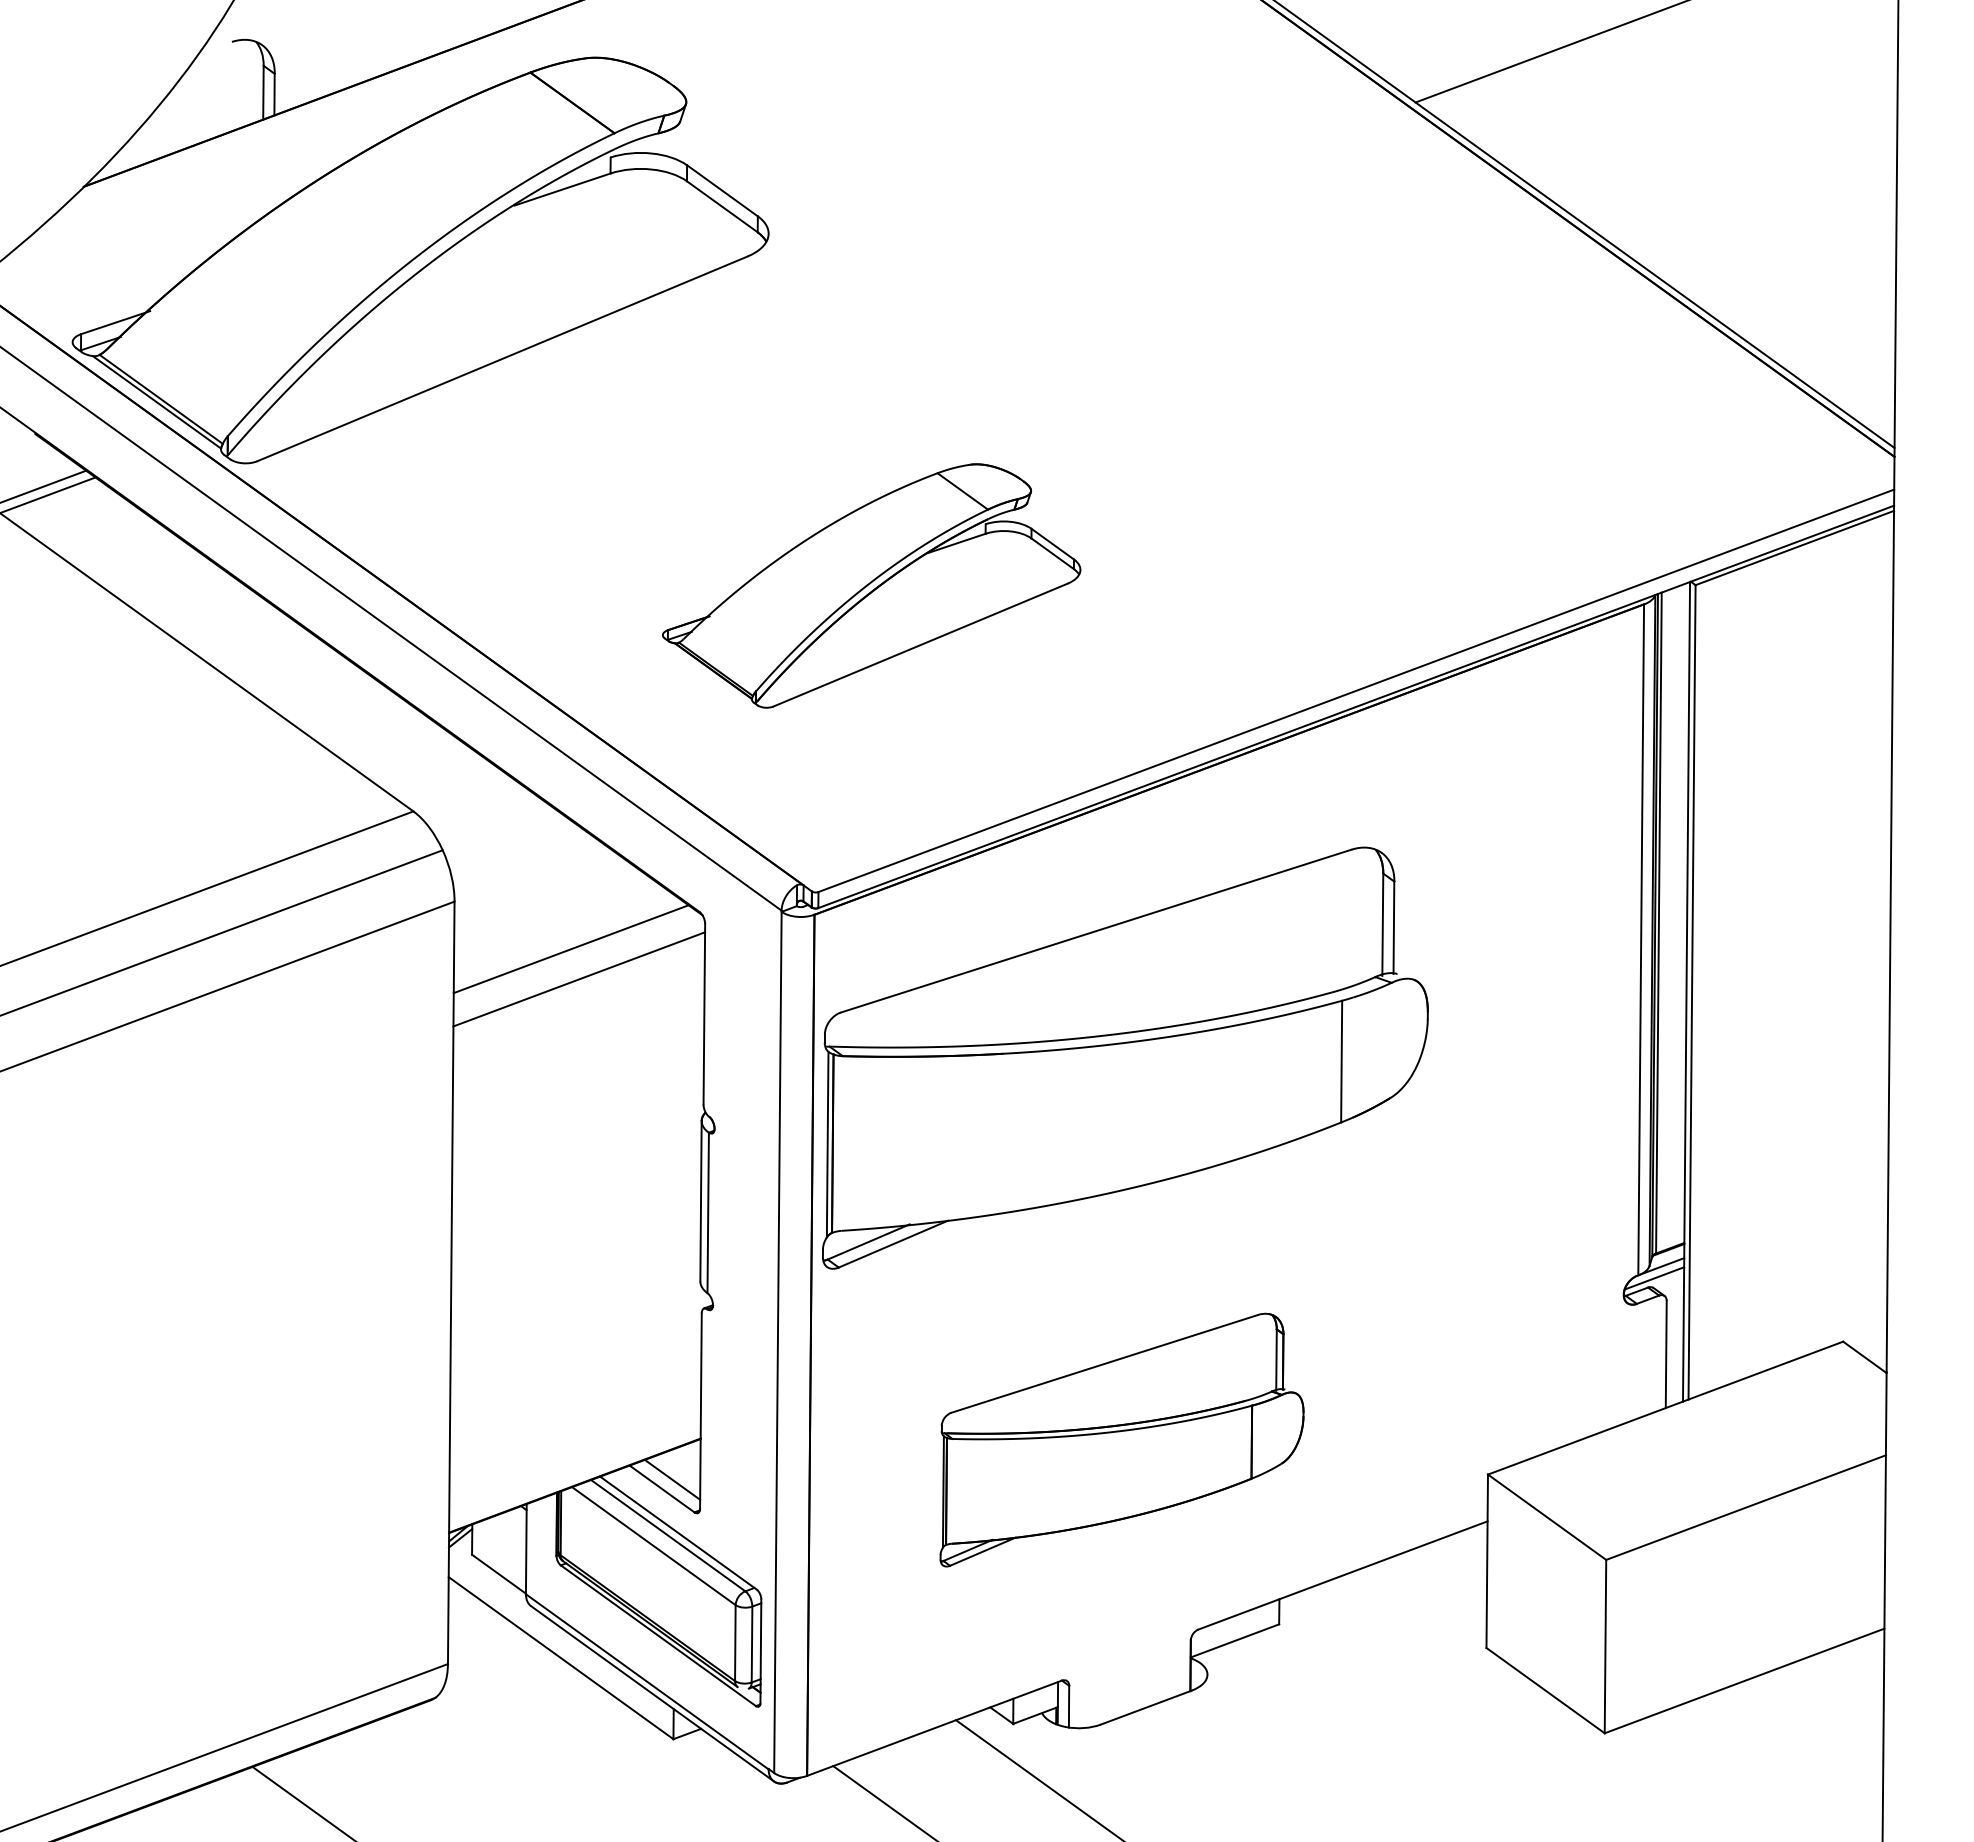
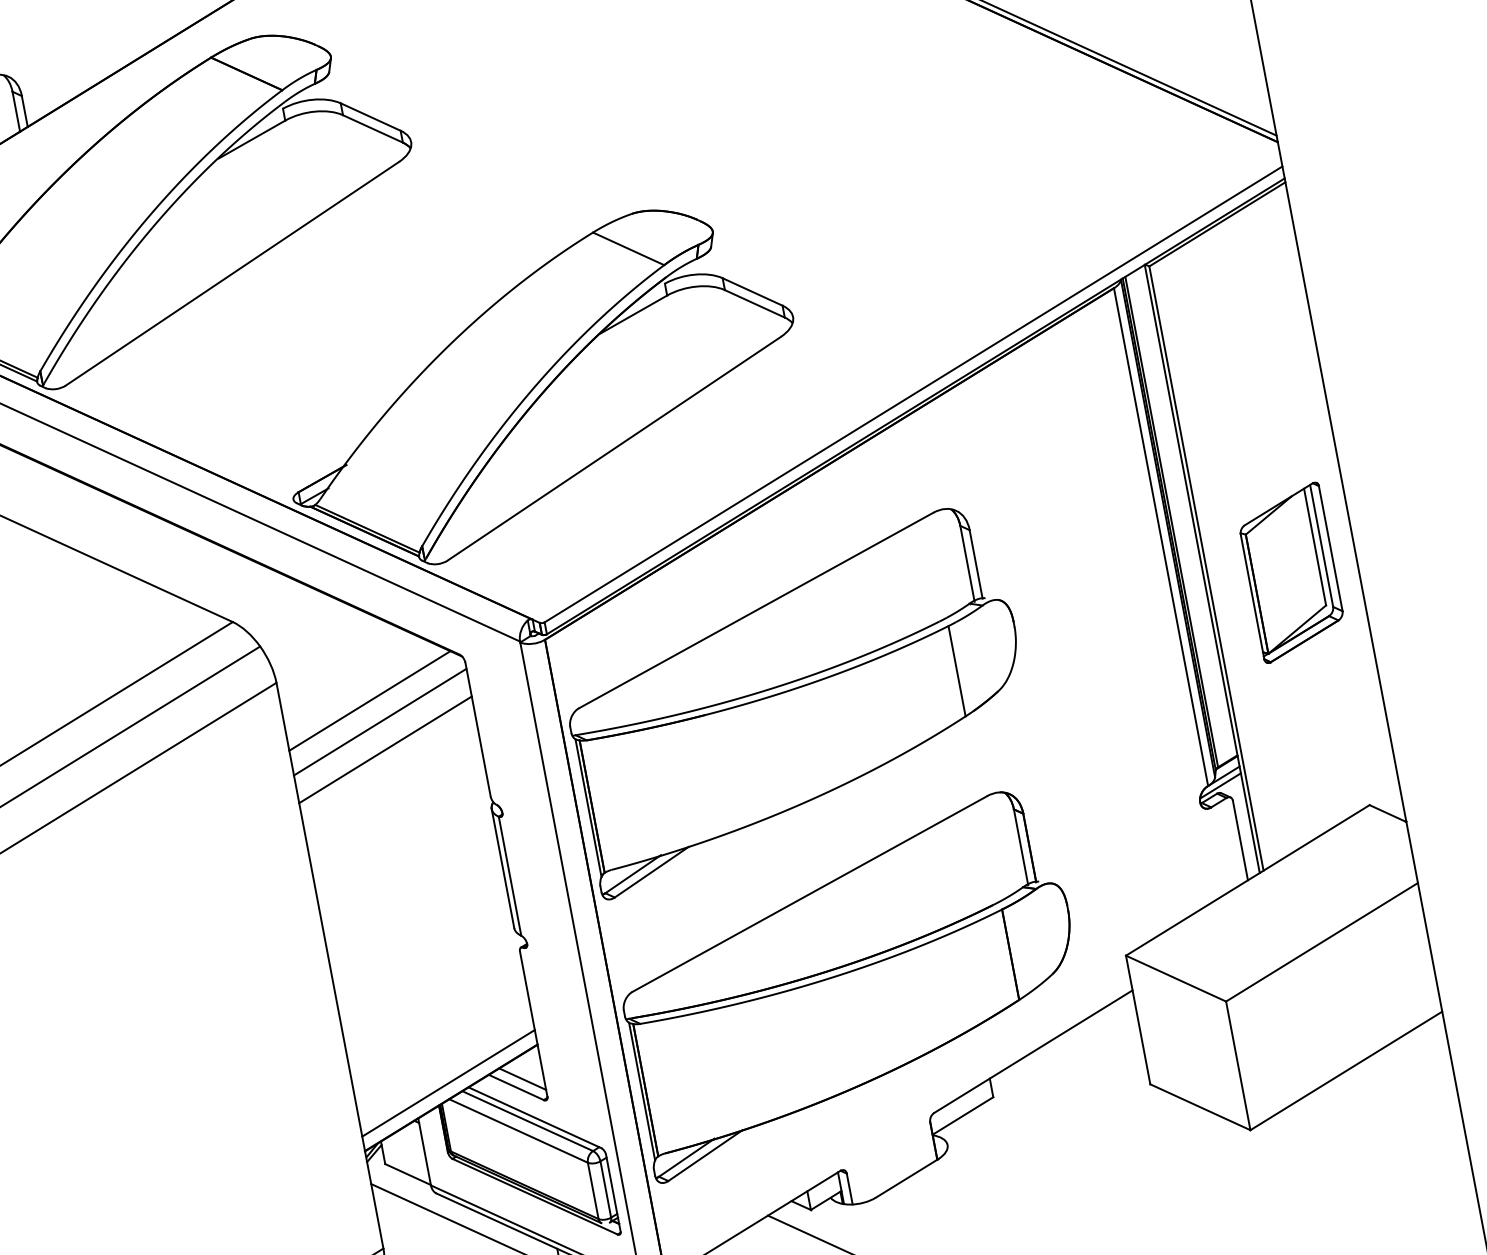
part: (871, 585) -> (538, 387), size x1.67
line: (578, 1016) -> (385, 749), added
part: (1801, 1019) -> (1291, 572), added
part: (1121, 1439) -> (849, 983), size x1.67
line: (574, 1466) -> (448, 1083), added

